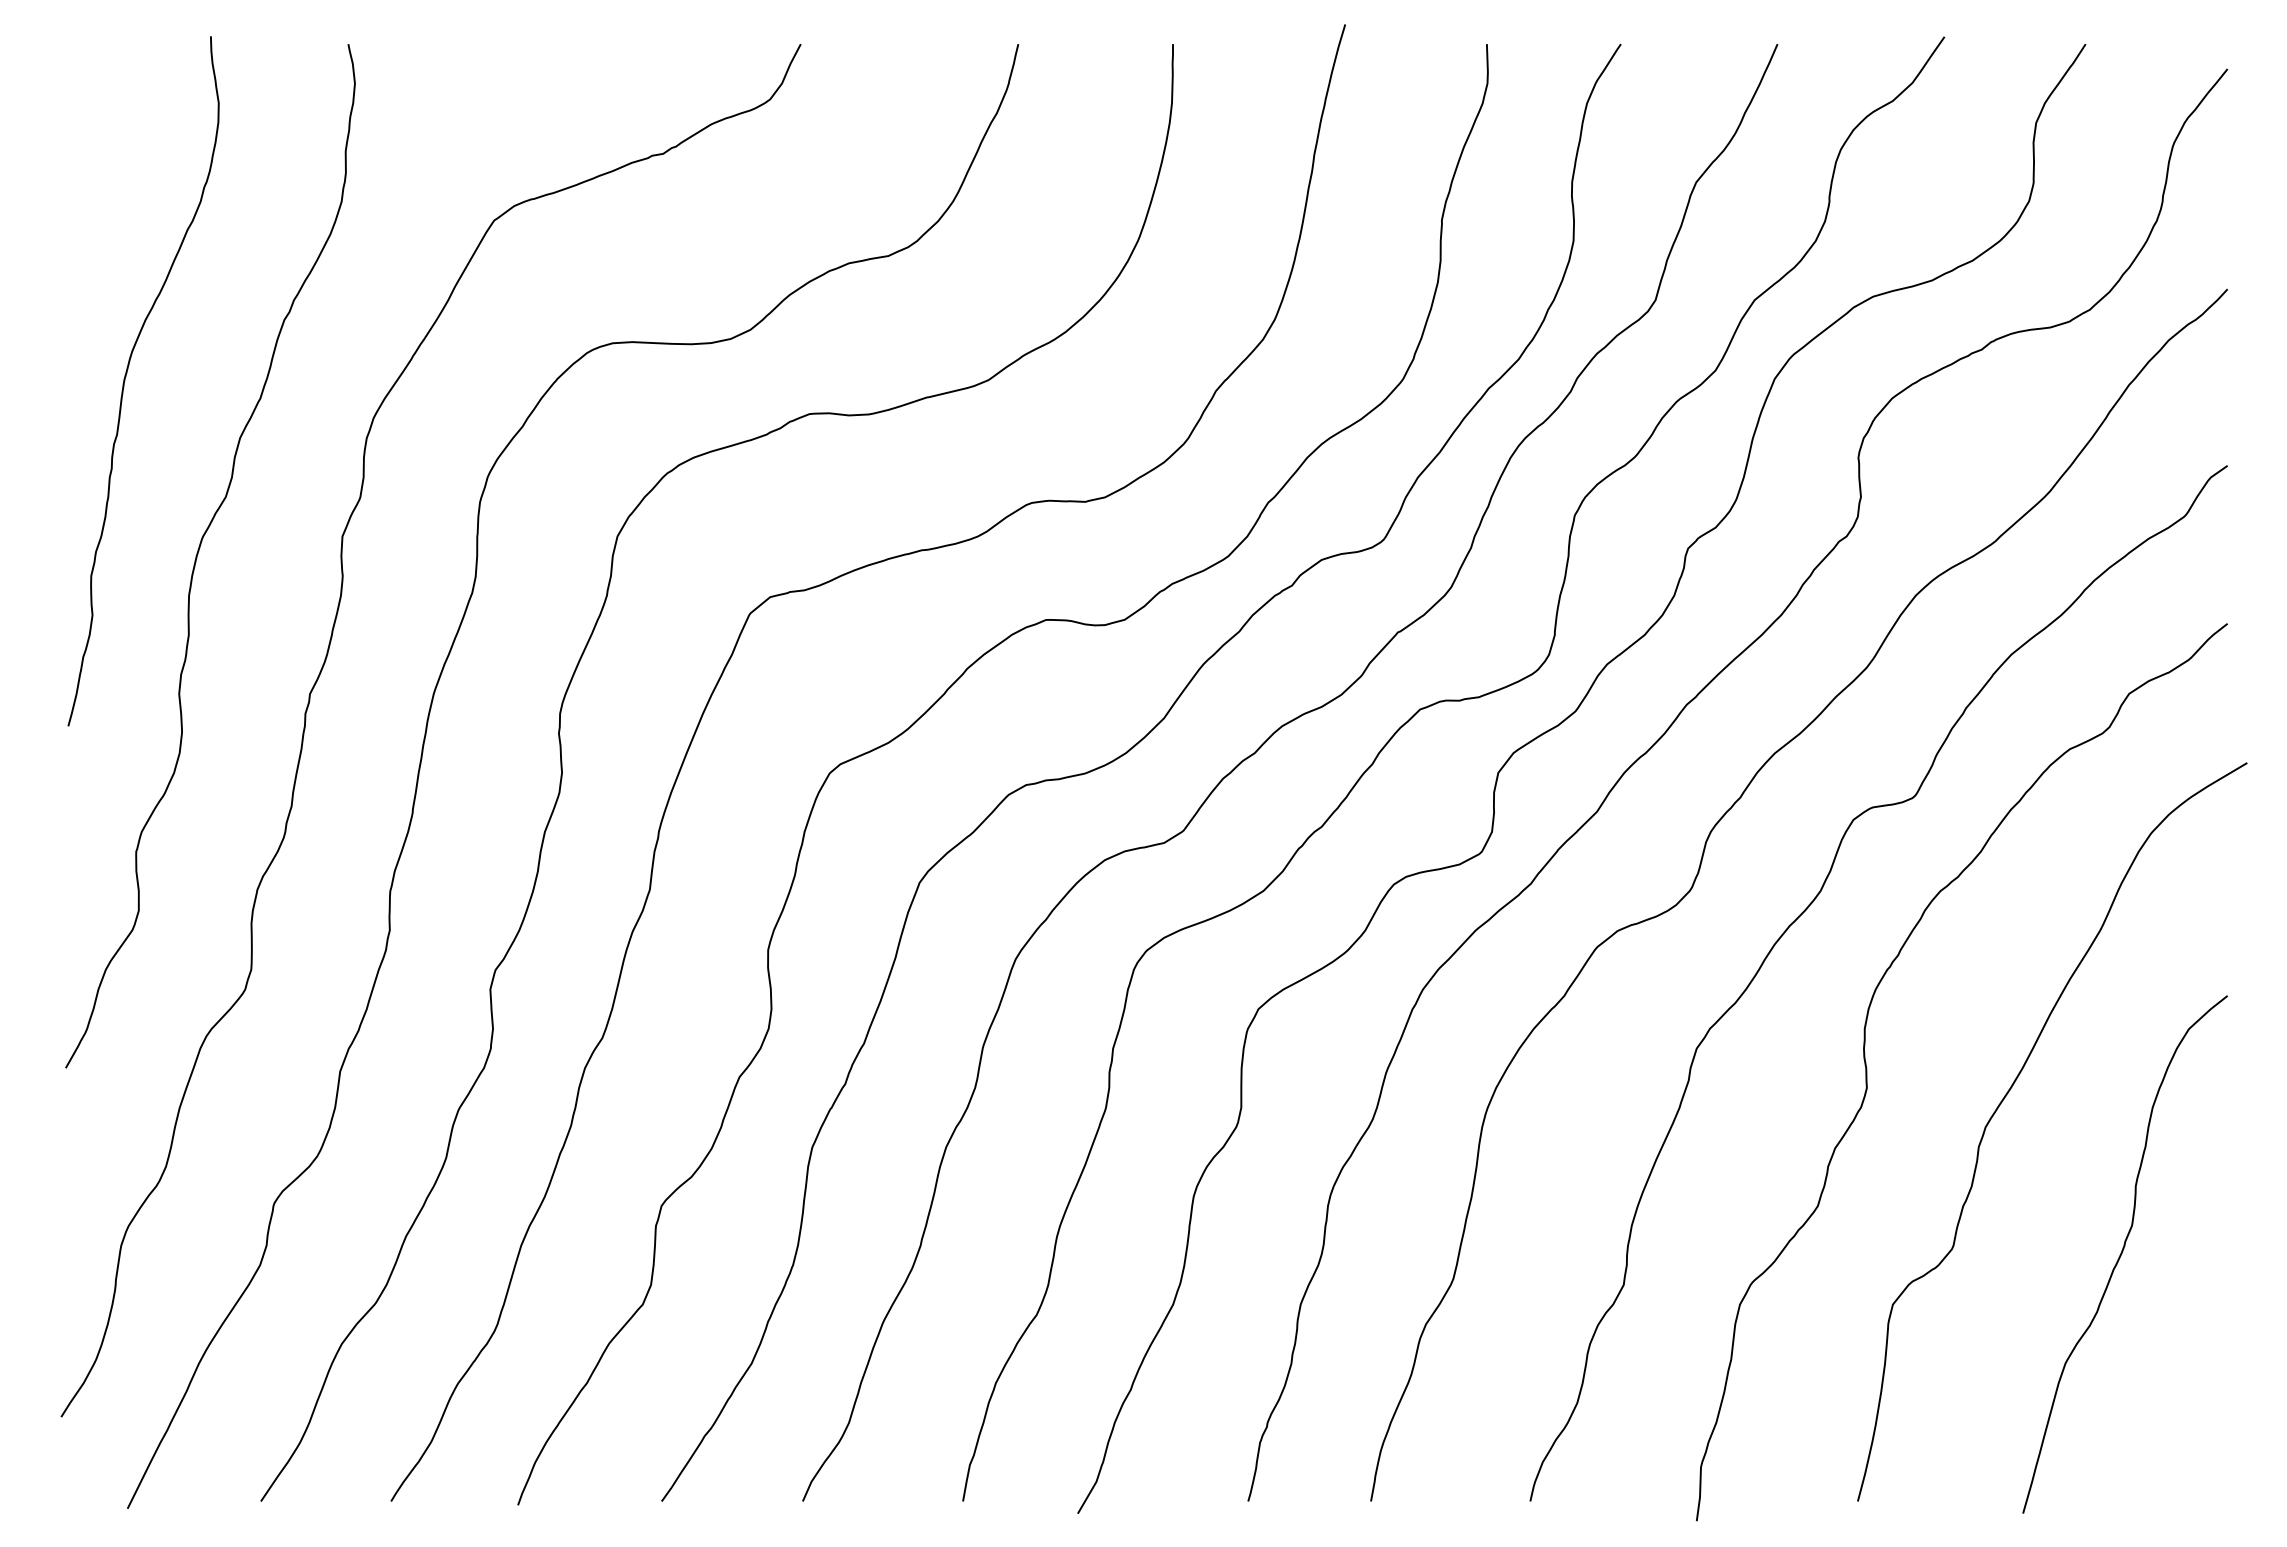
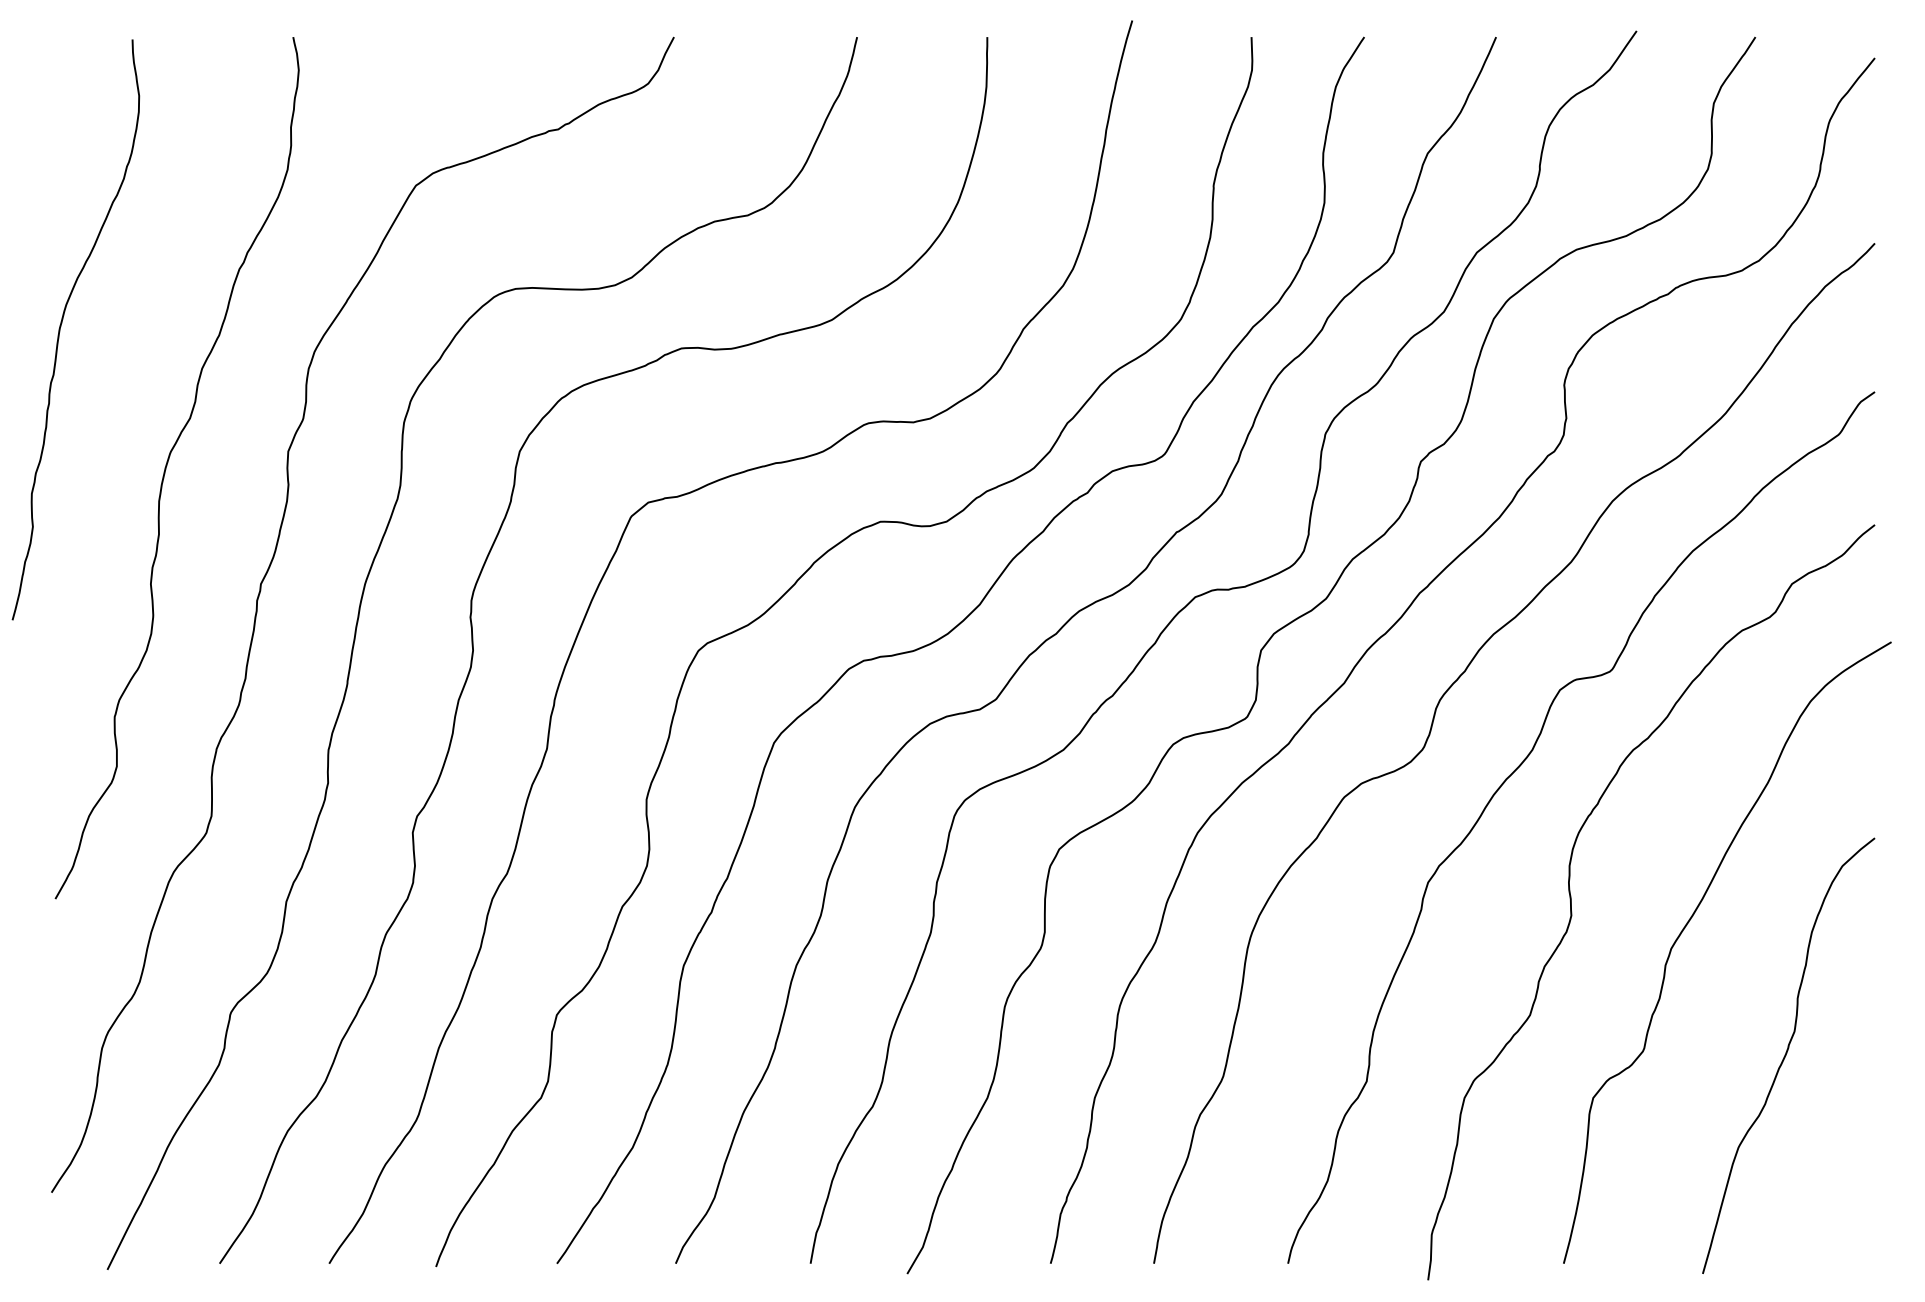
curve: (127, 373) -> (62, 323), moved

